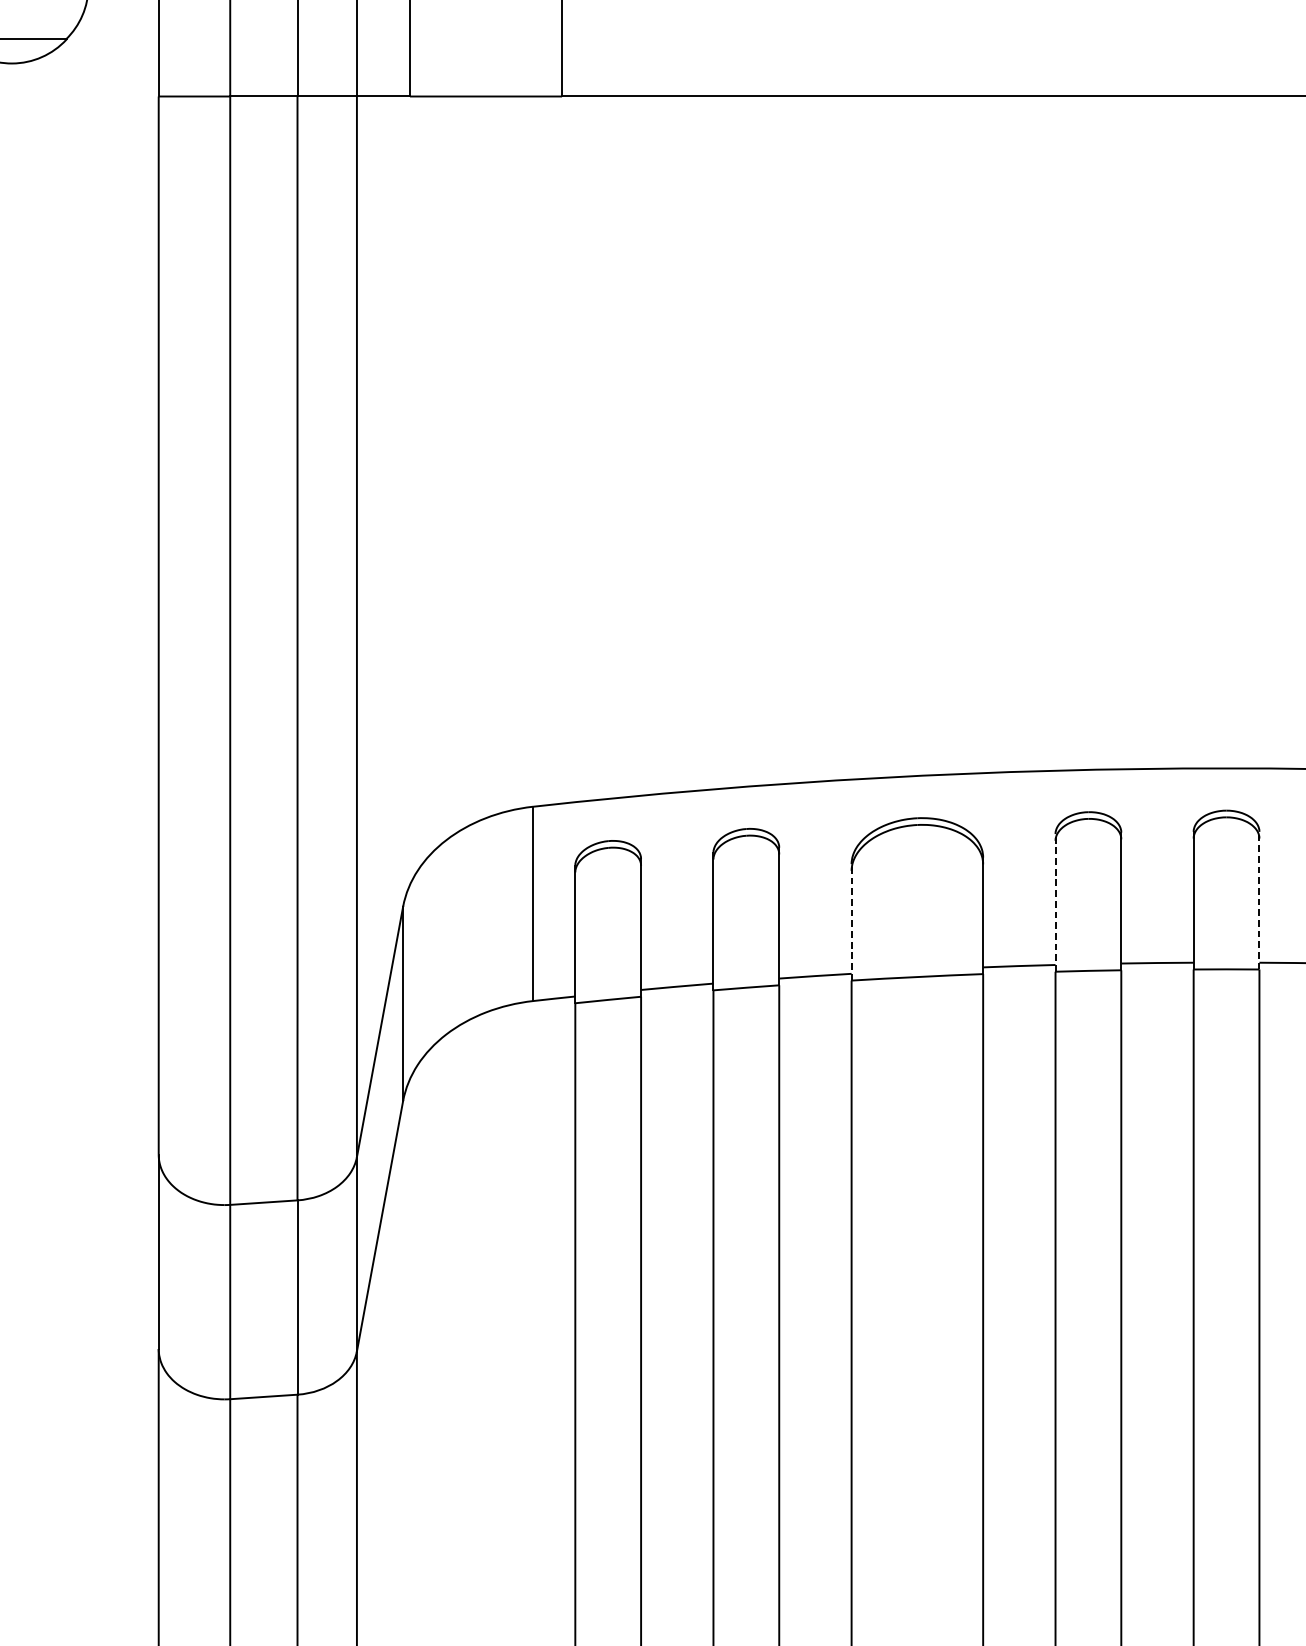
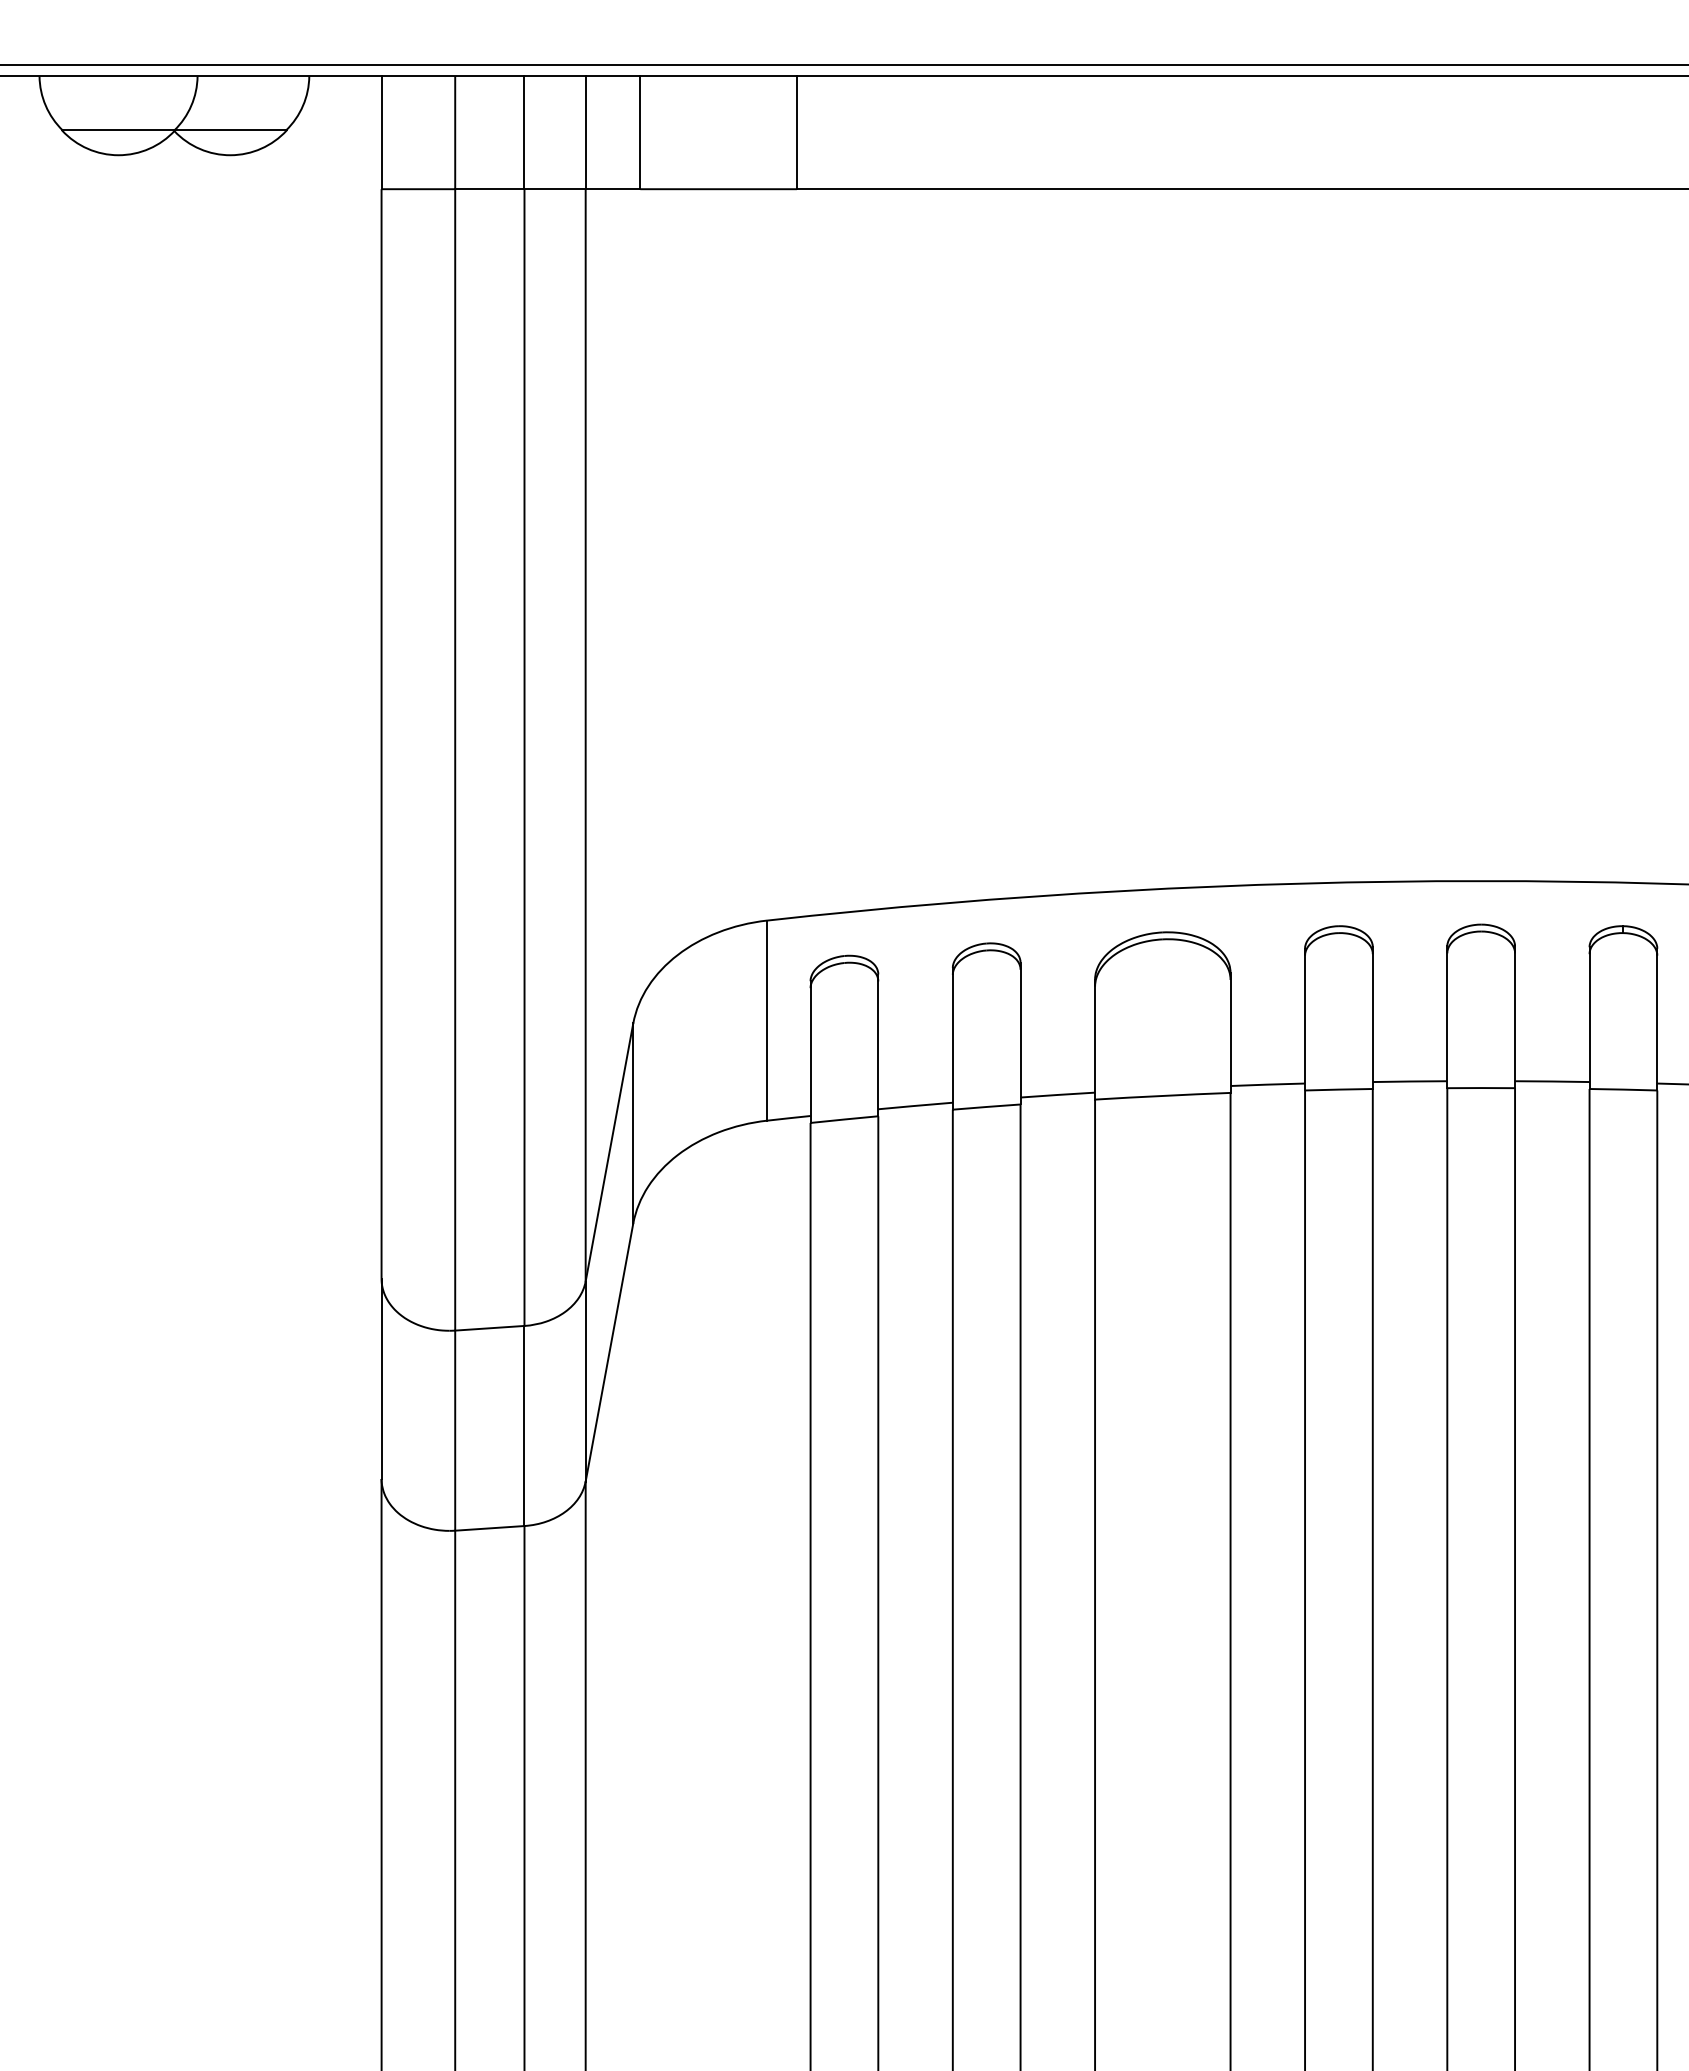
line: (1259, 900) -> (1515, 1017), dashed -> solid
line: (1055, 902) -> (1305, 1019), dashed -> solid
line: (852, 922) -> (1095, 1039), dashed -> solid

